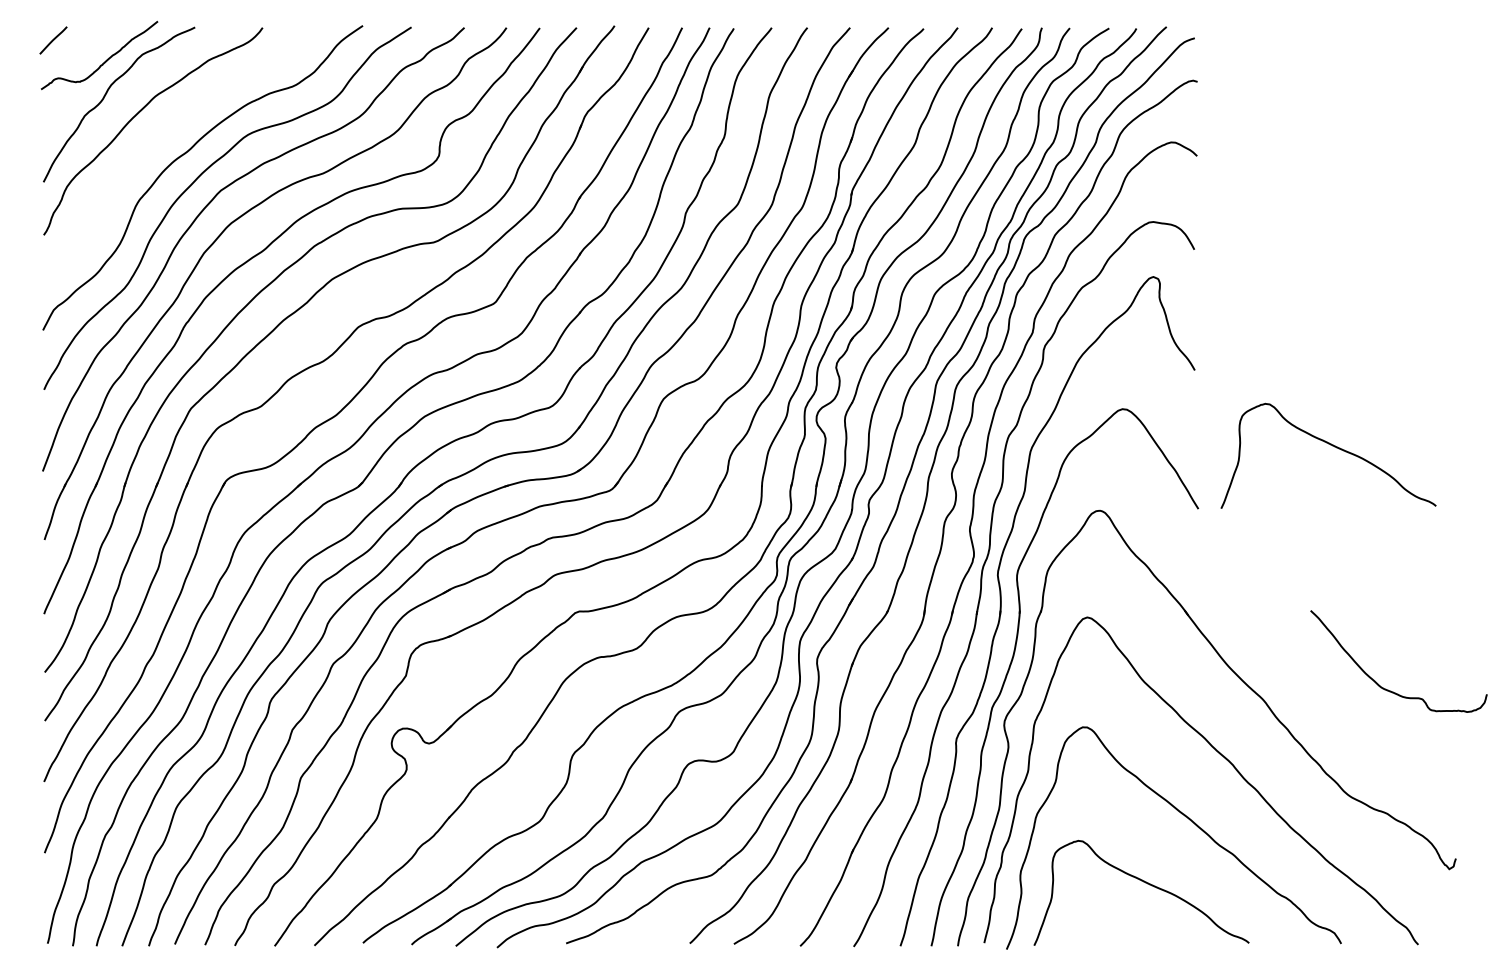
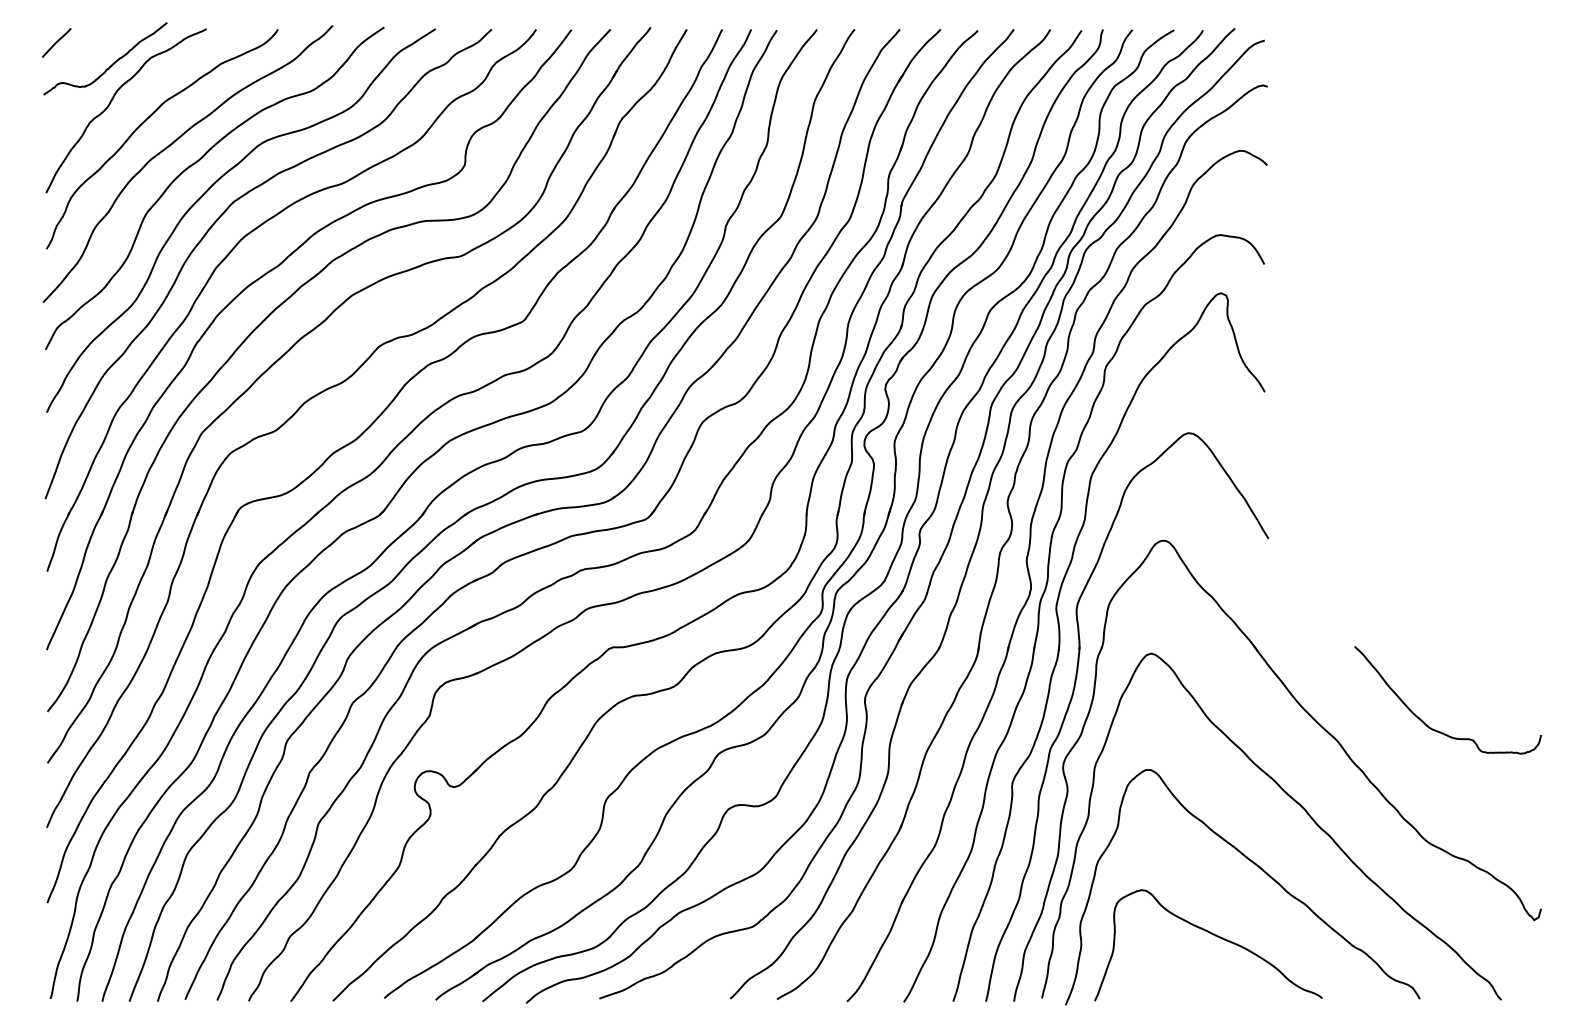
curve: (163, 136) -> (173, 144), added
curve: (1332, 446) -> (1410, 472), removed
curve: (1377, 682) -> (1425, 722), moved

